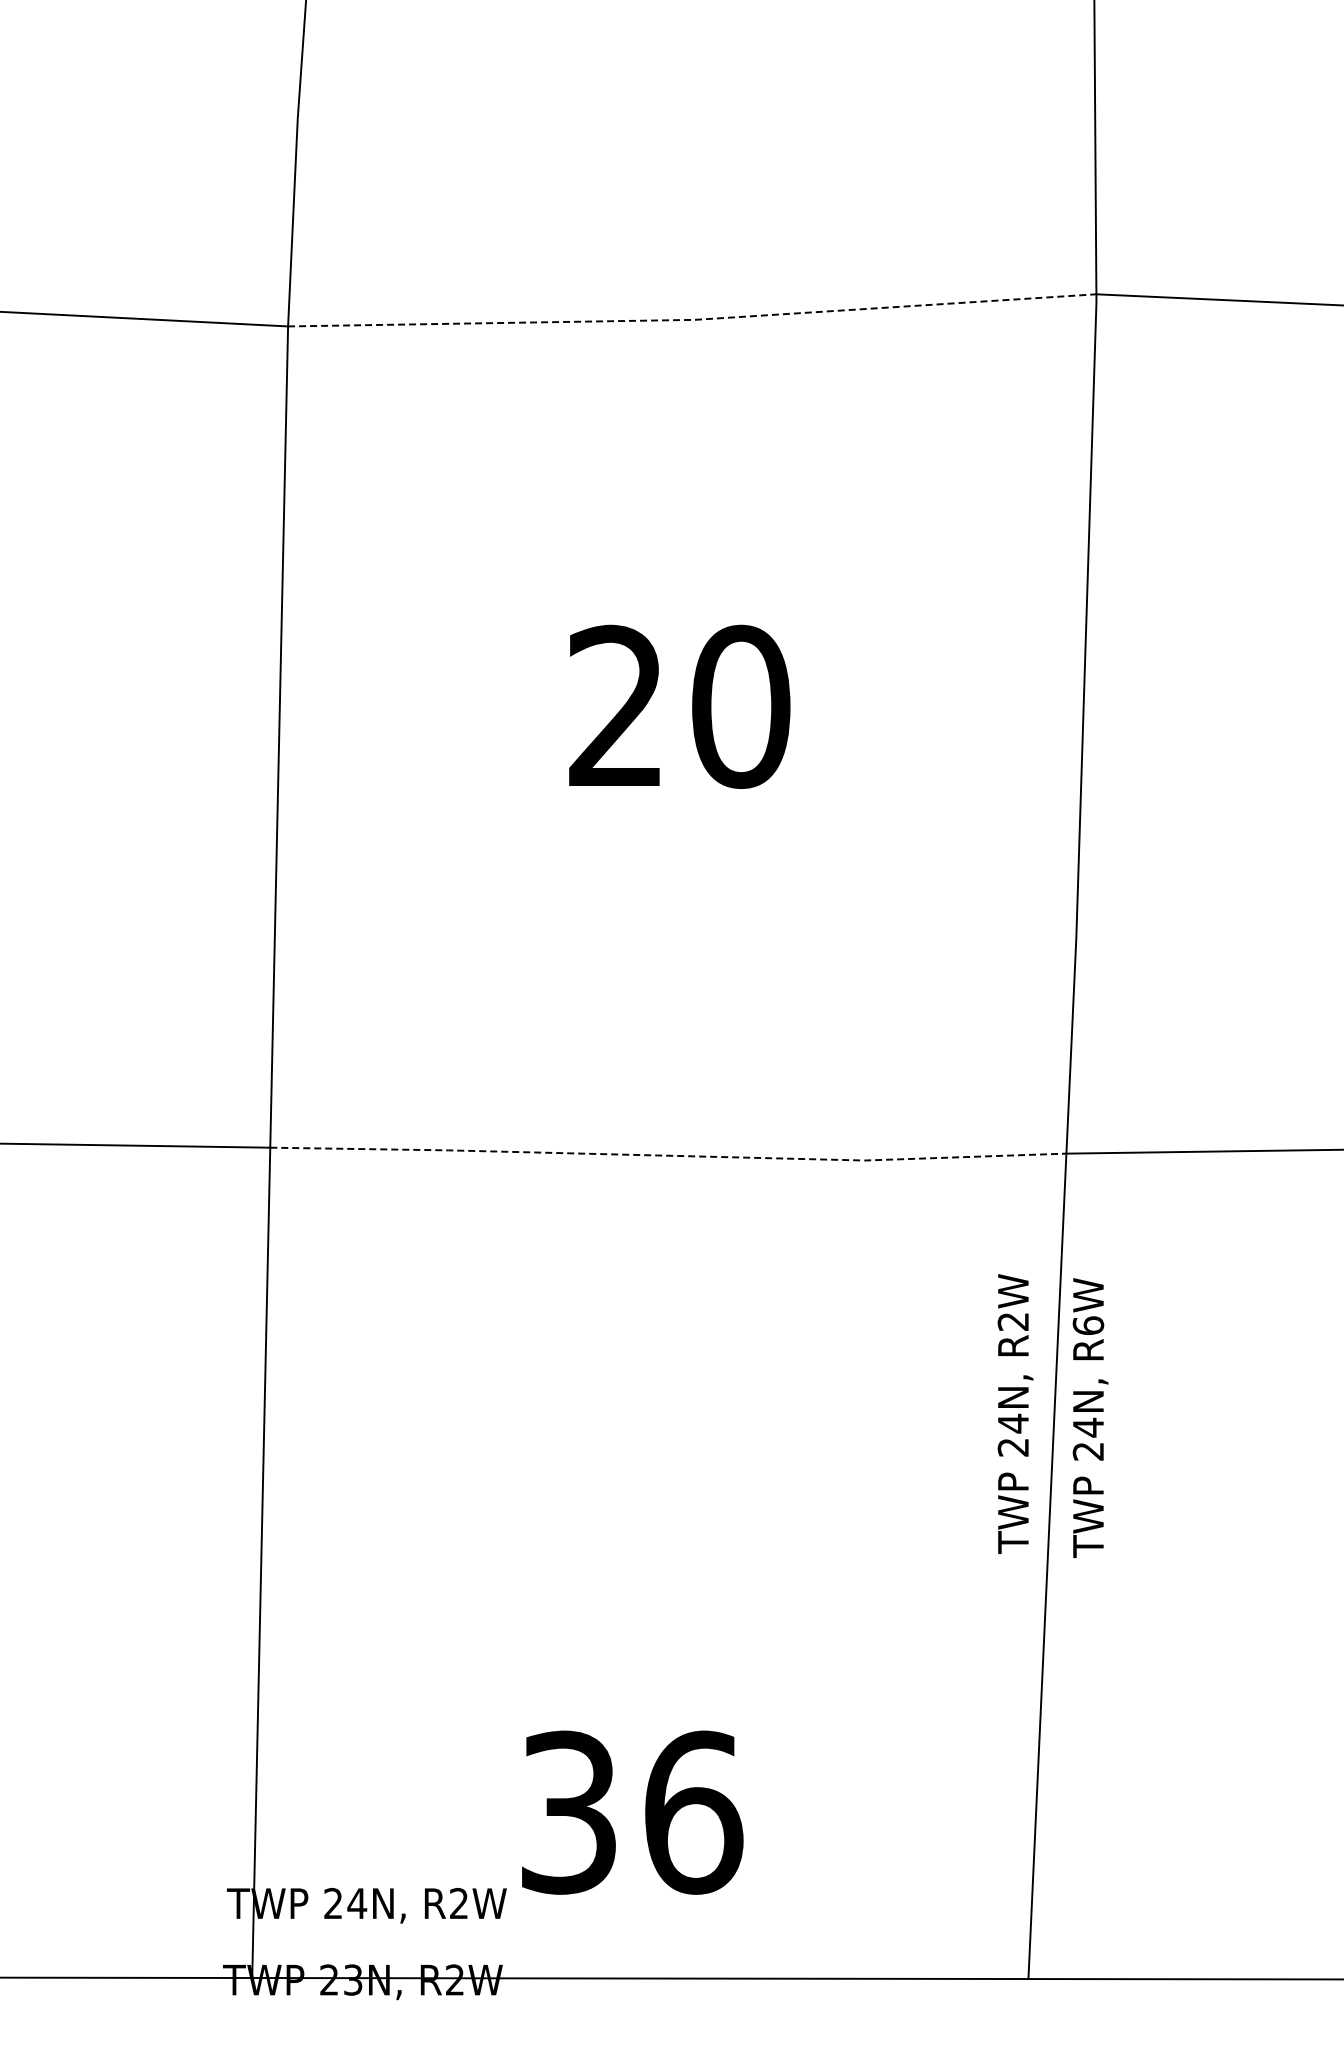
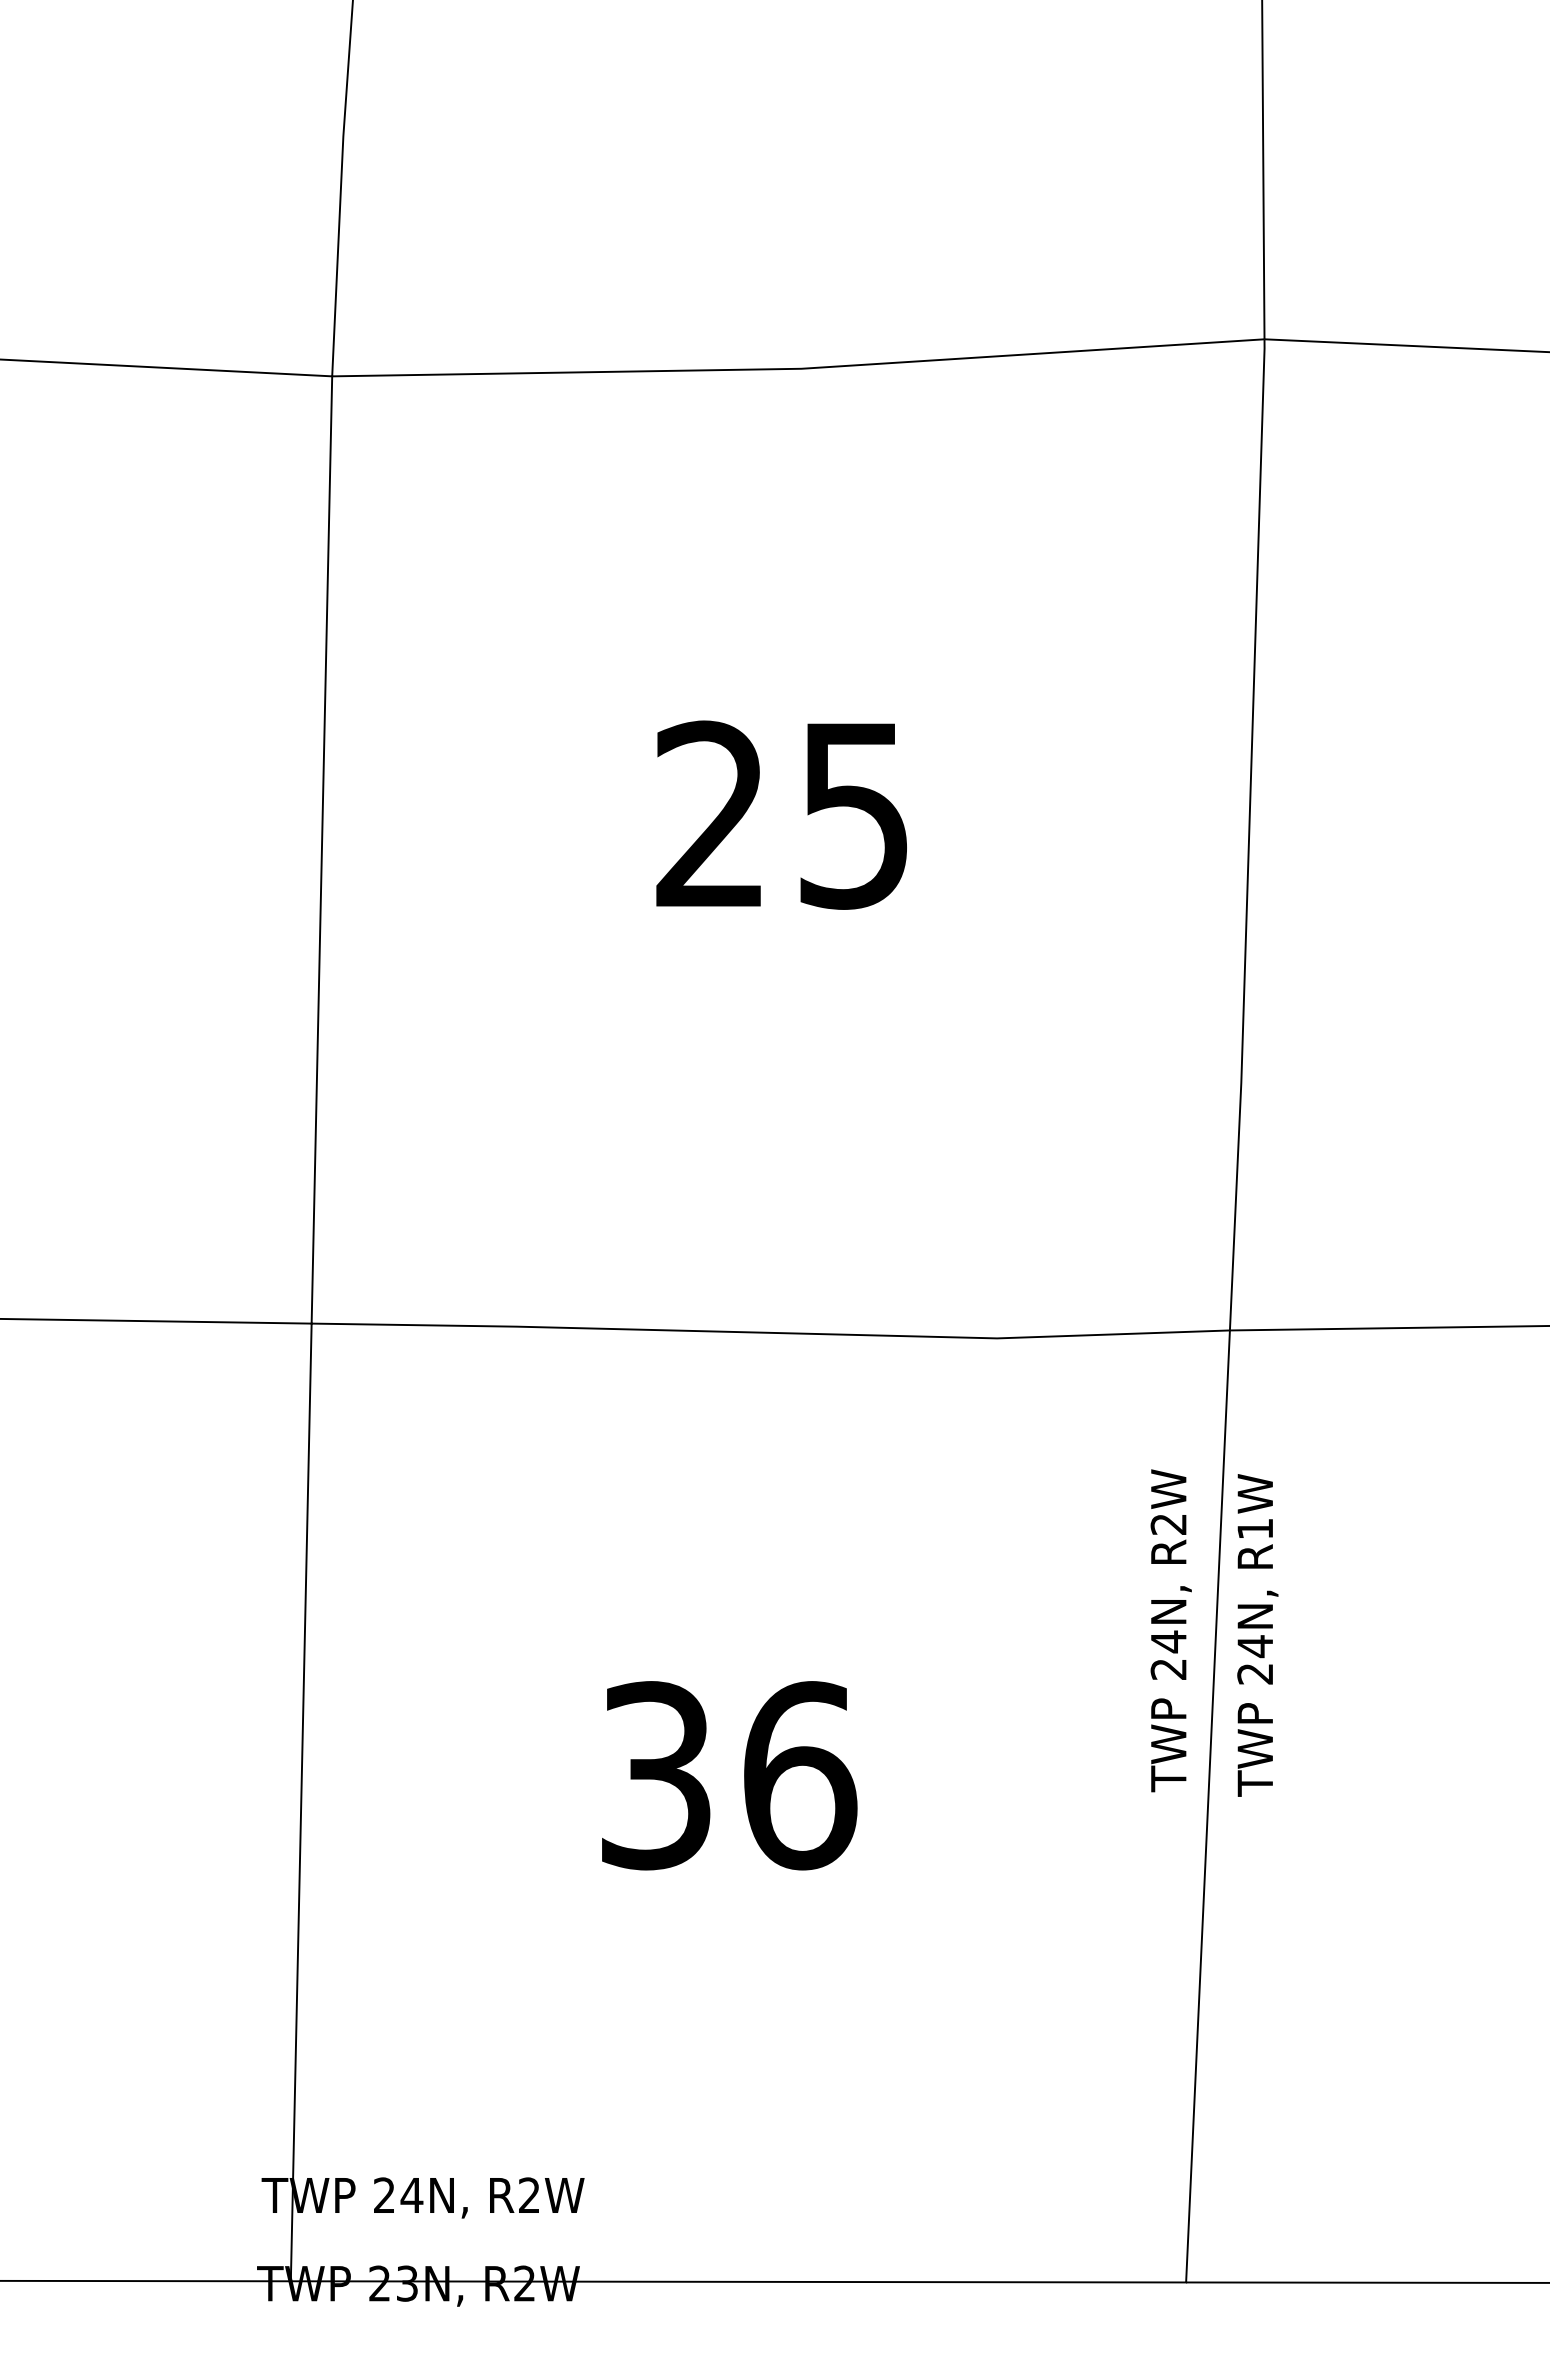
line: (693, 319) -> (799, 368), dashed -> solid
text: (741, 706) -> (855, 814), 20 -> 25
line: (667, 1155) -> (769, 1332), dashed -> solid
text: (1088, 1325) -> (1255, 1528), R6W -> R1W
text: (632, 1812) -> (729, 1775), moved

